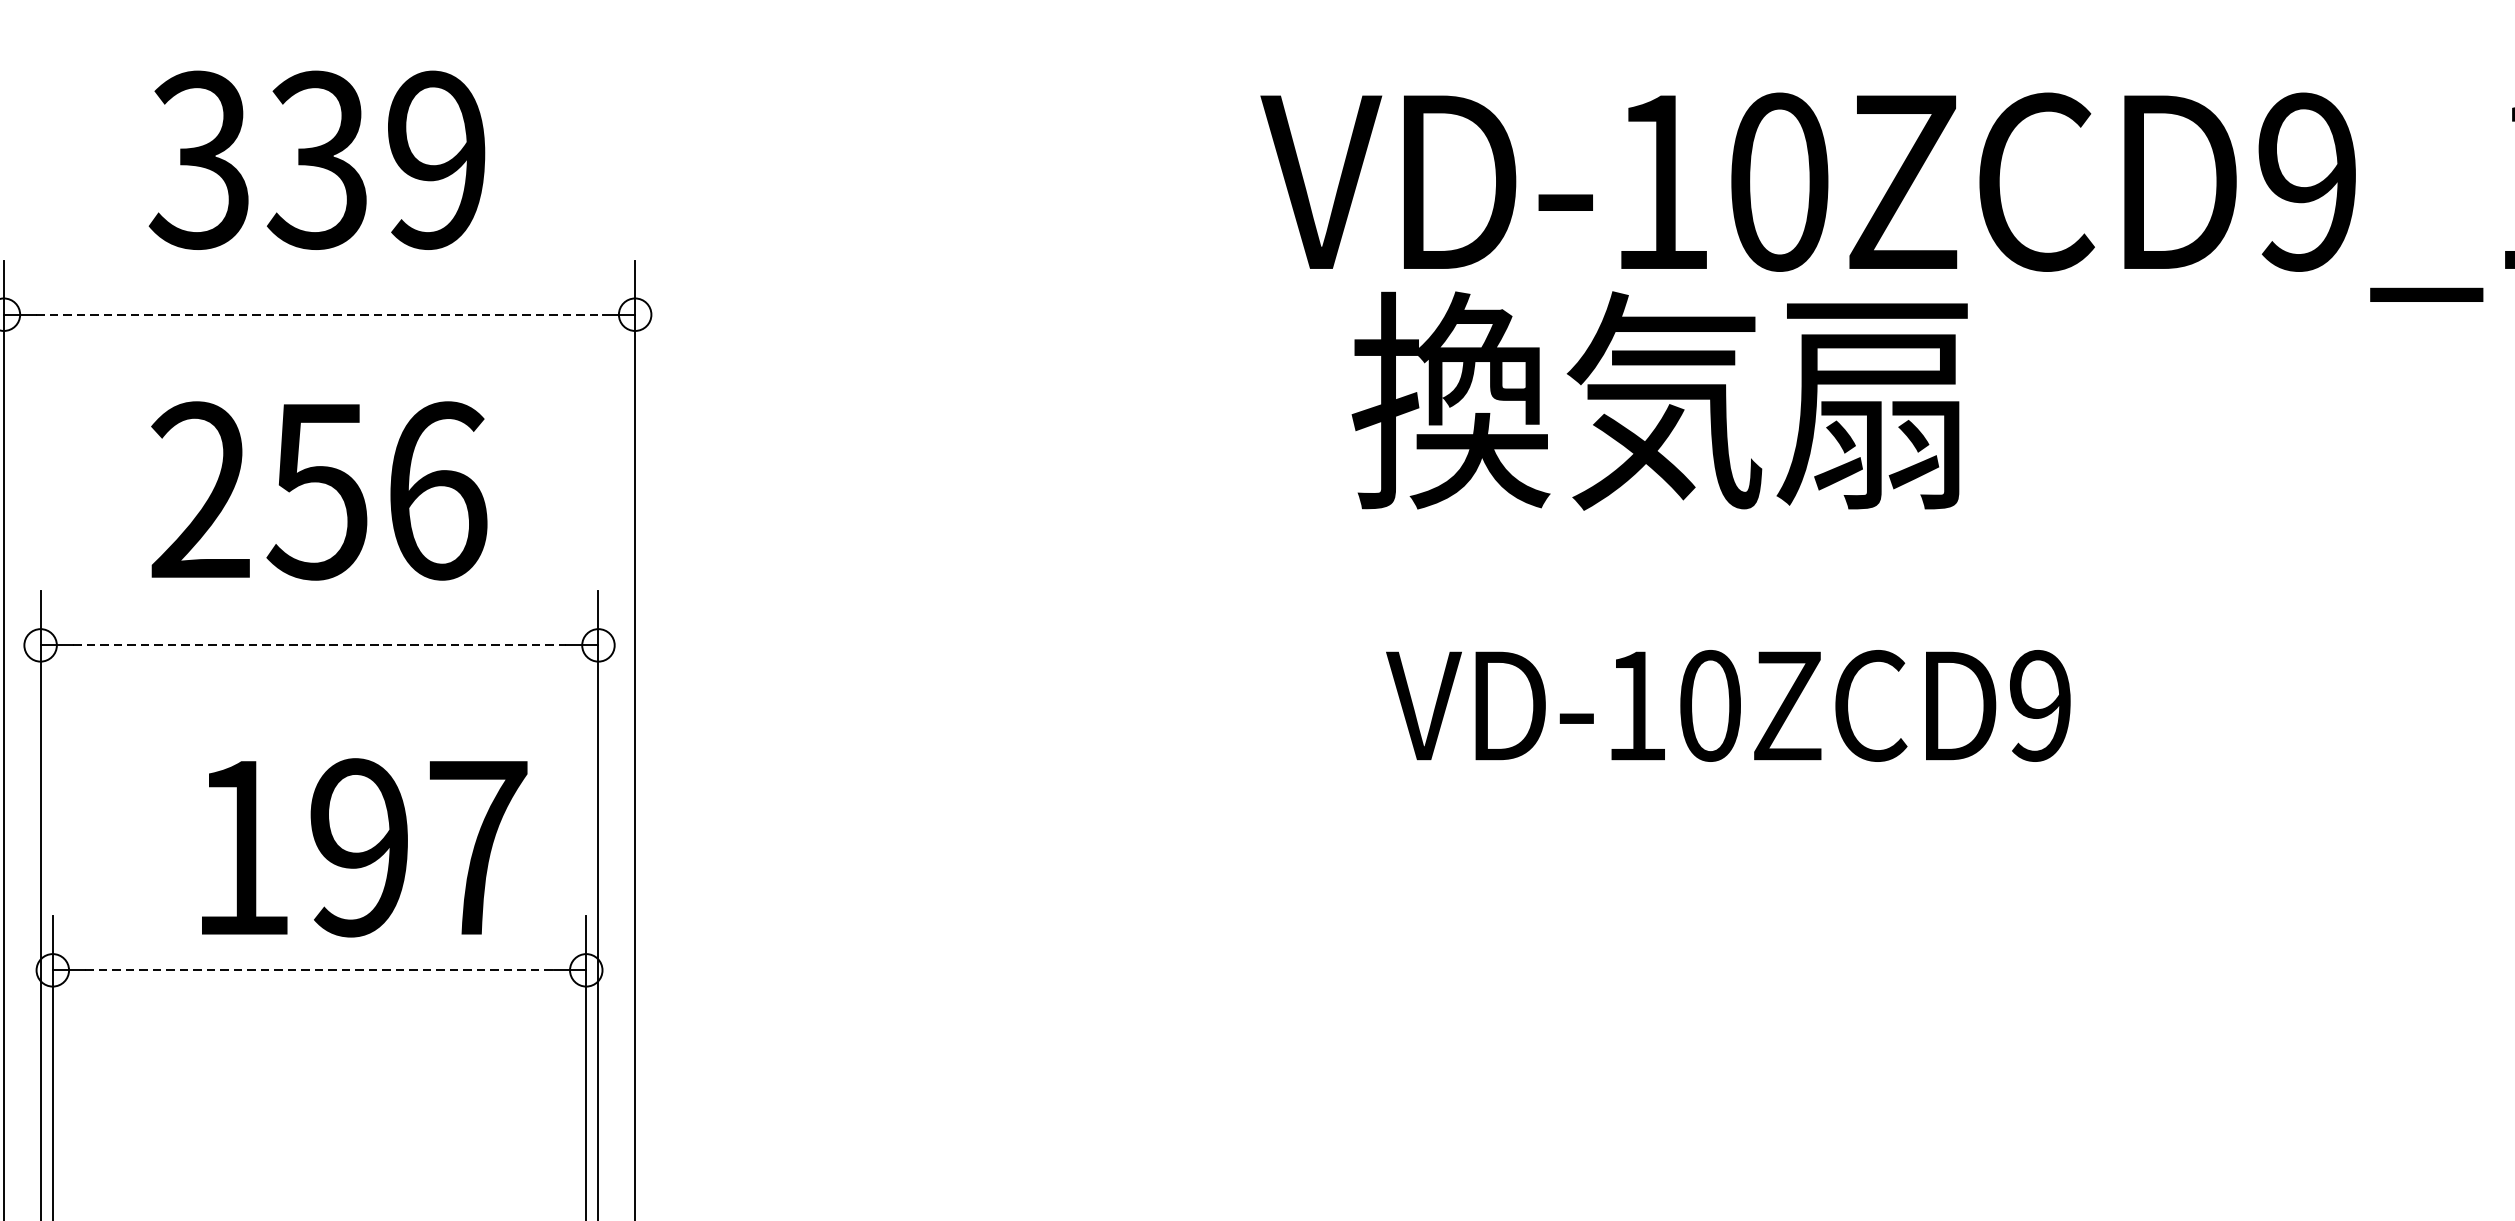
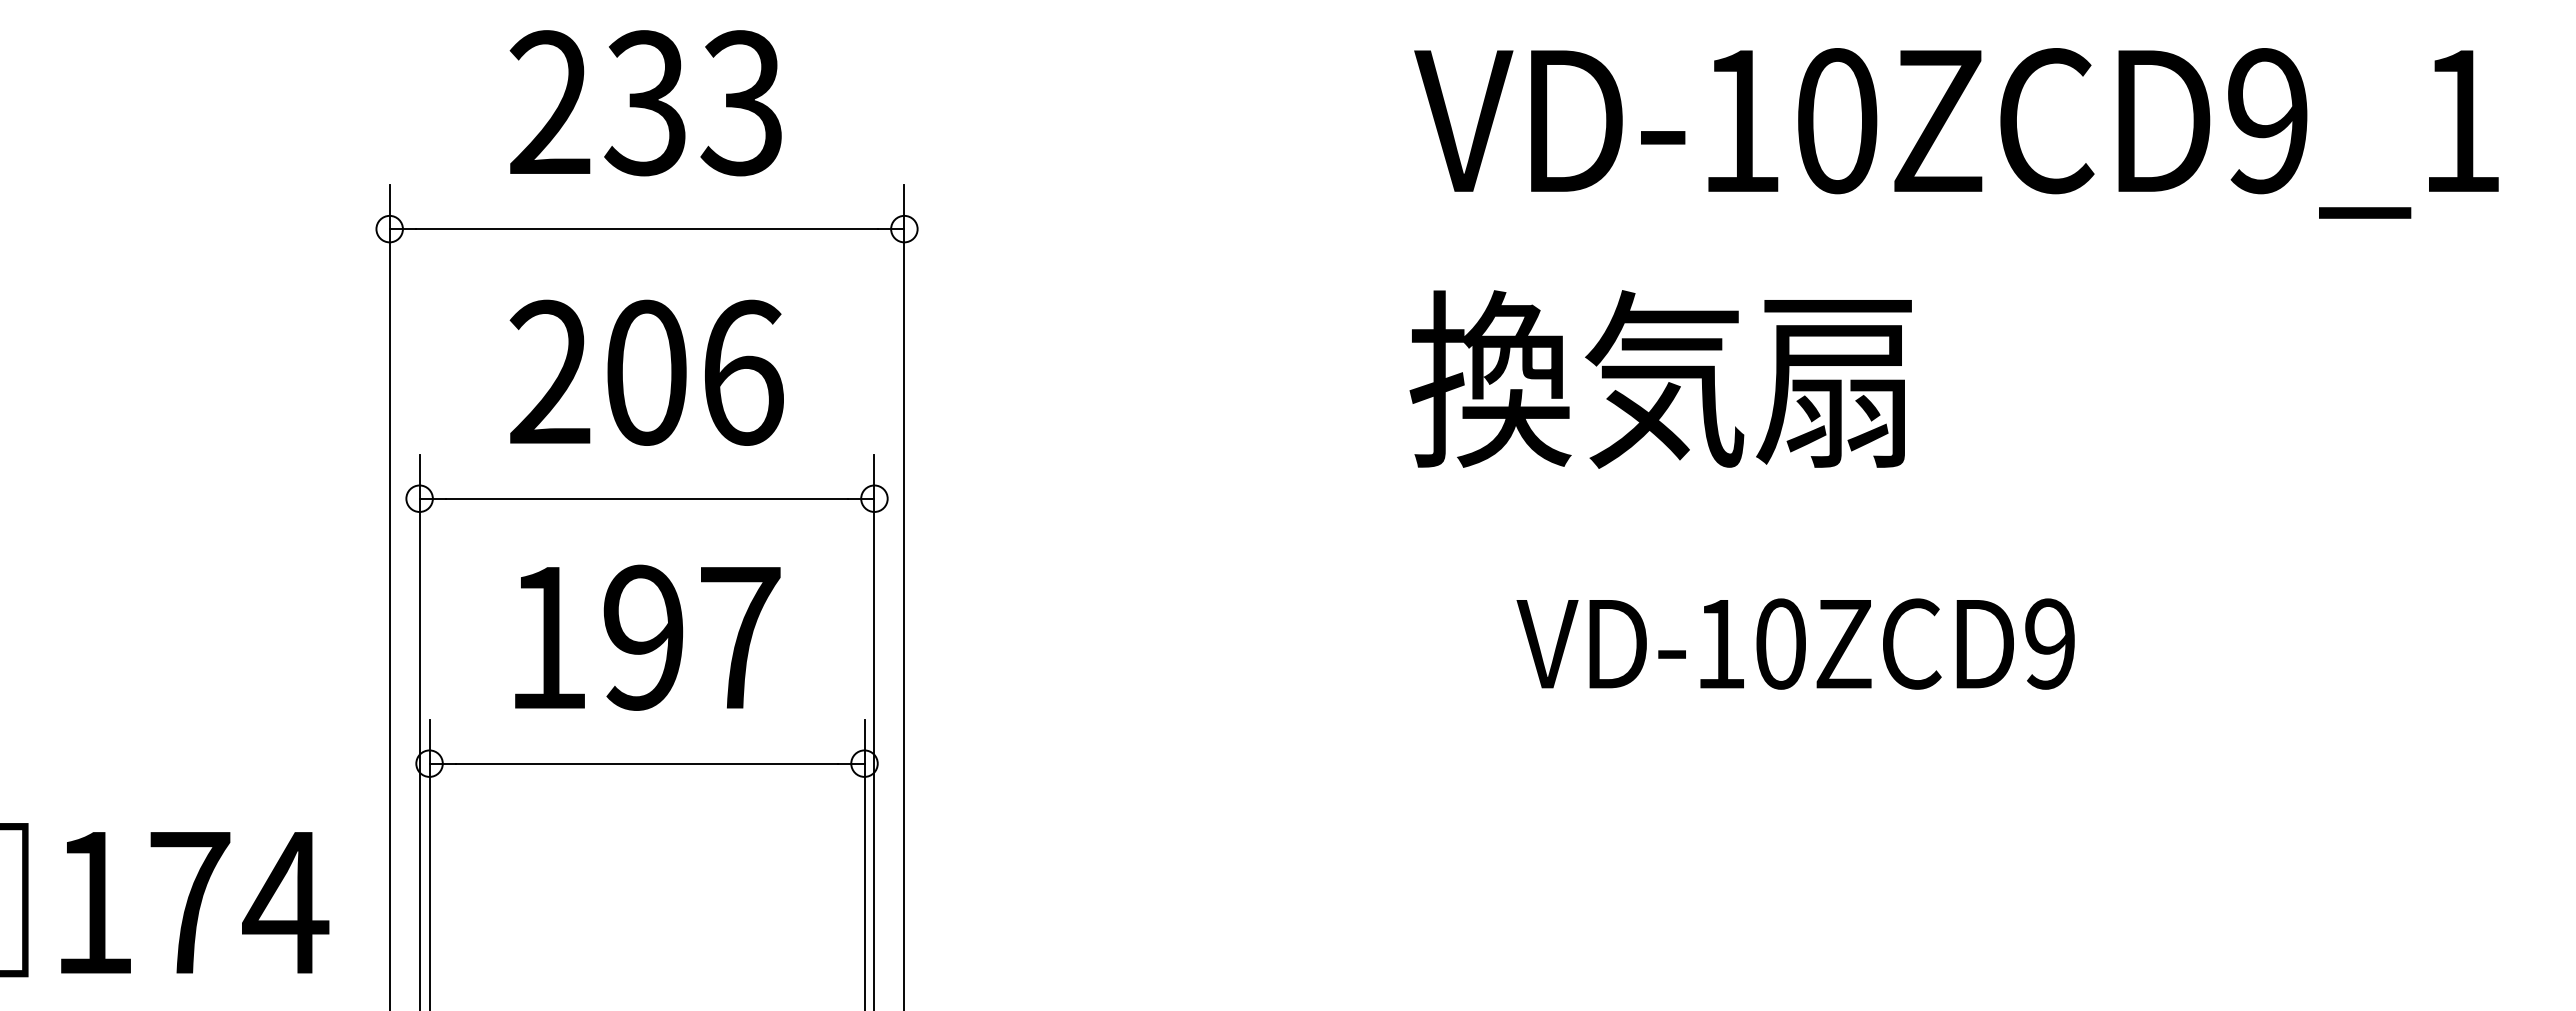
text: (316, 160) -> (644, 103), 339 -> 233
line: (320, 315) -> (647, 229), dashed -> solid
text: (1659, 401) -> (1660, 379), moved
text: (316, 490) -> (644, 372), 256 -> 206
line: (320, 645) -> (647, 498), dashed -> solid
text: (1728, 705) -> (1795, 643), moved
text: (364, 847) -> (647, 637), moved
line: (320, 970) -> (647, 763), dashed -> solid

